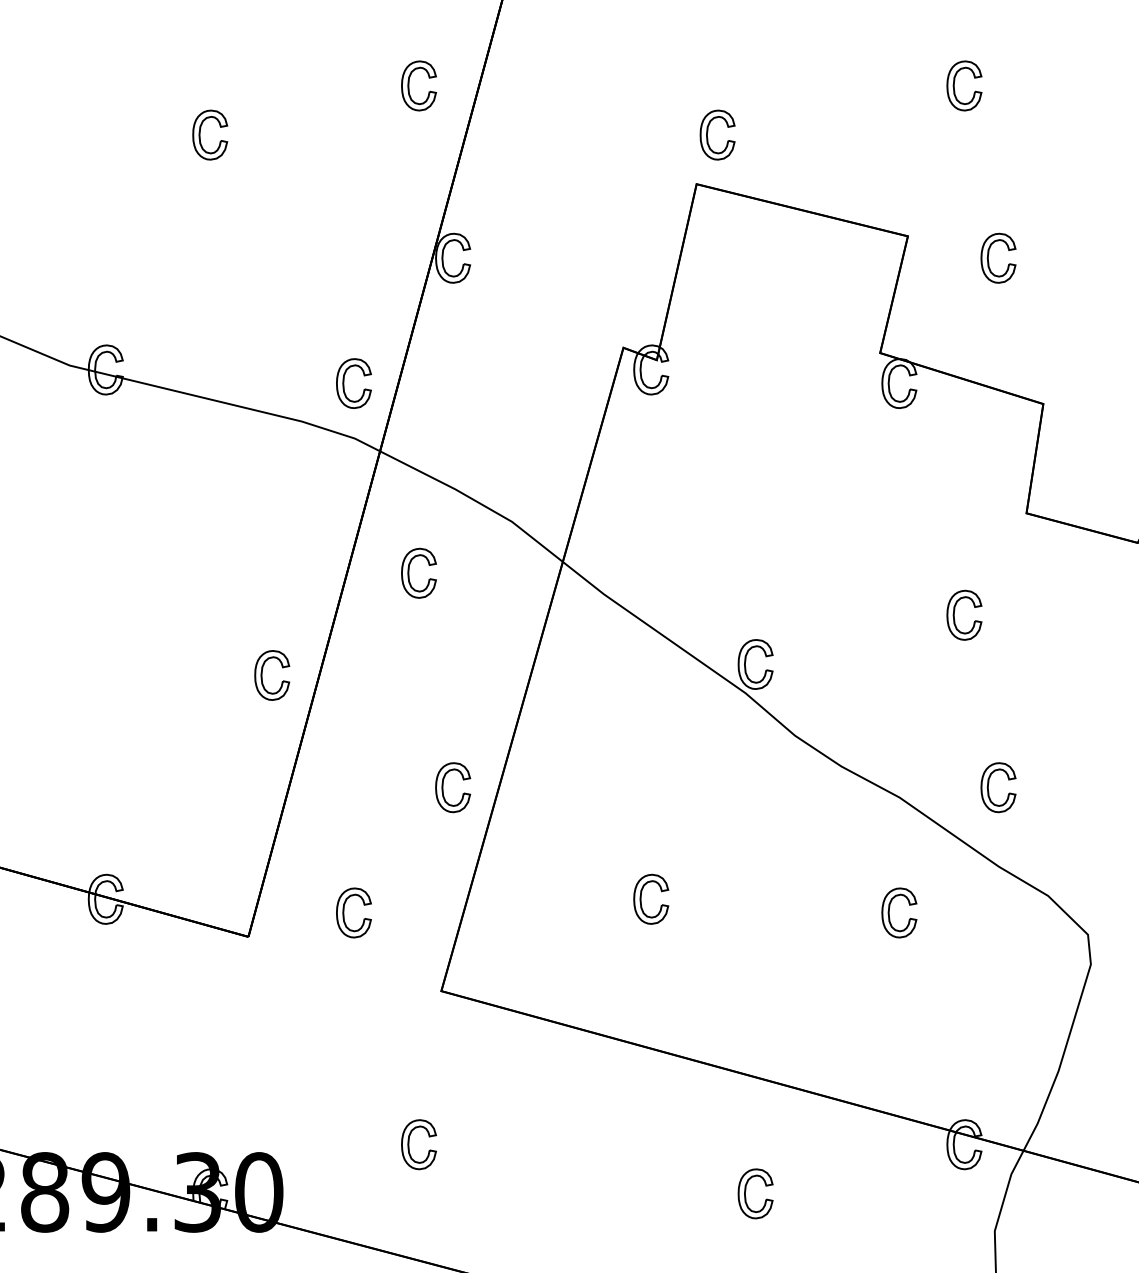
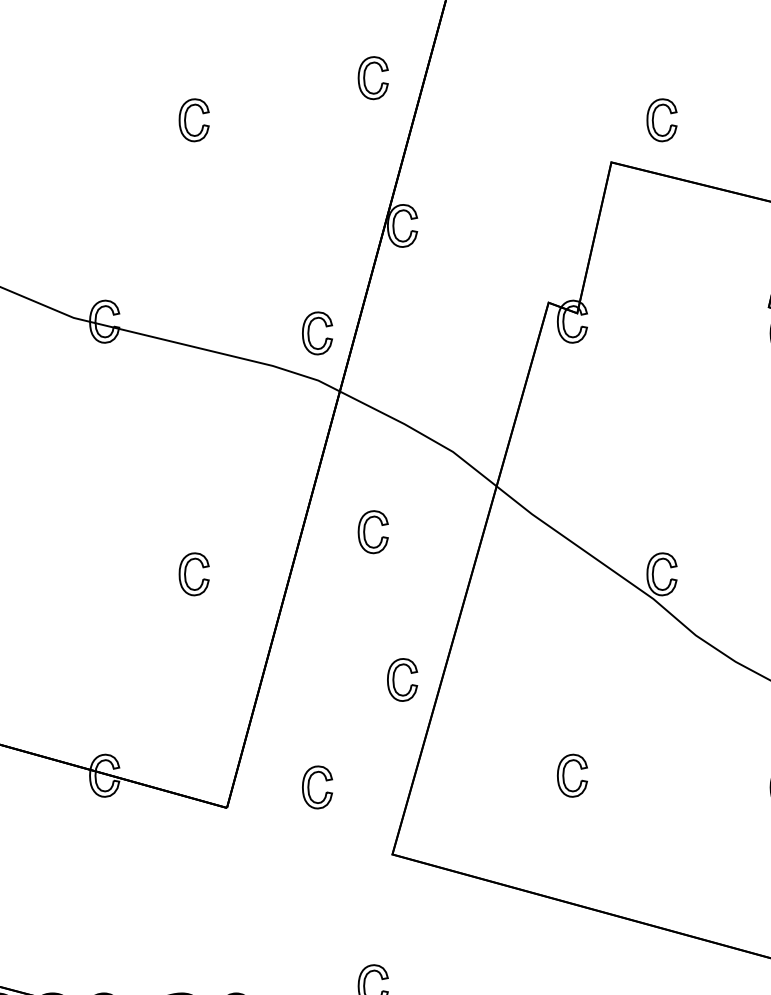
part: (708, 131) -> (654, 117), moved
part: (409, 572) -> (365, 531), moved
part: (262, 675) -> (185, 574), moved

